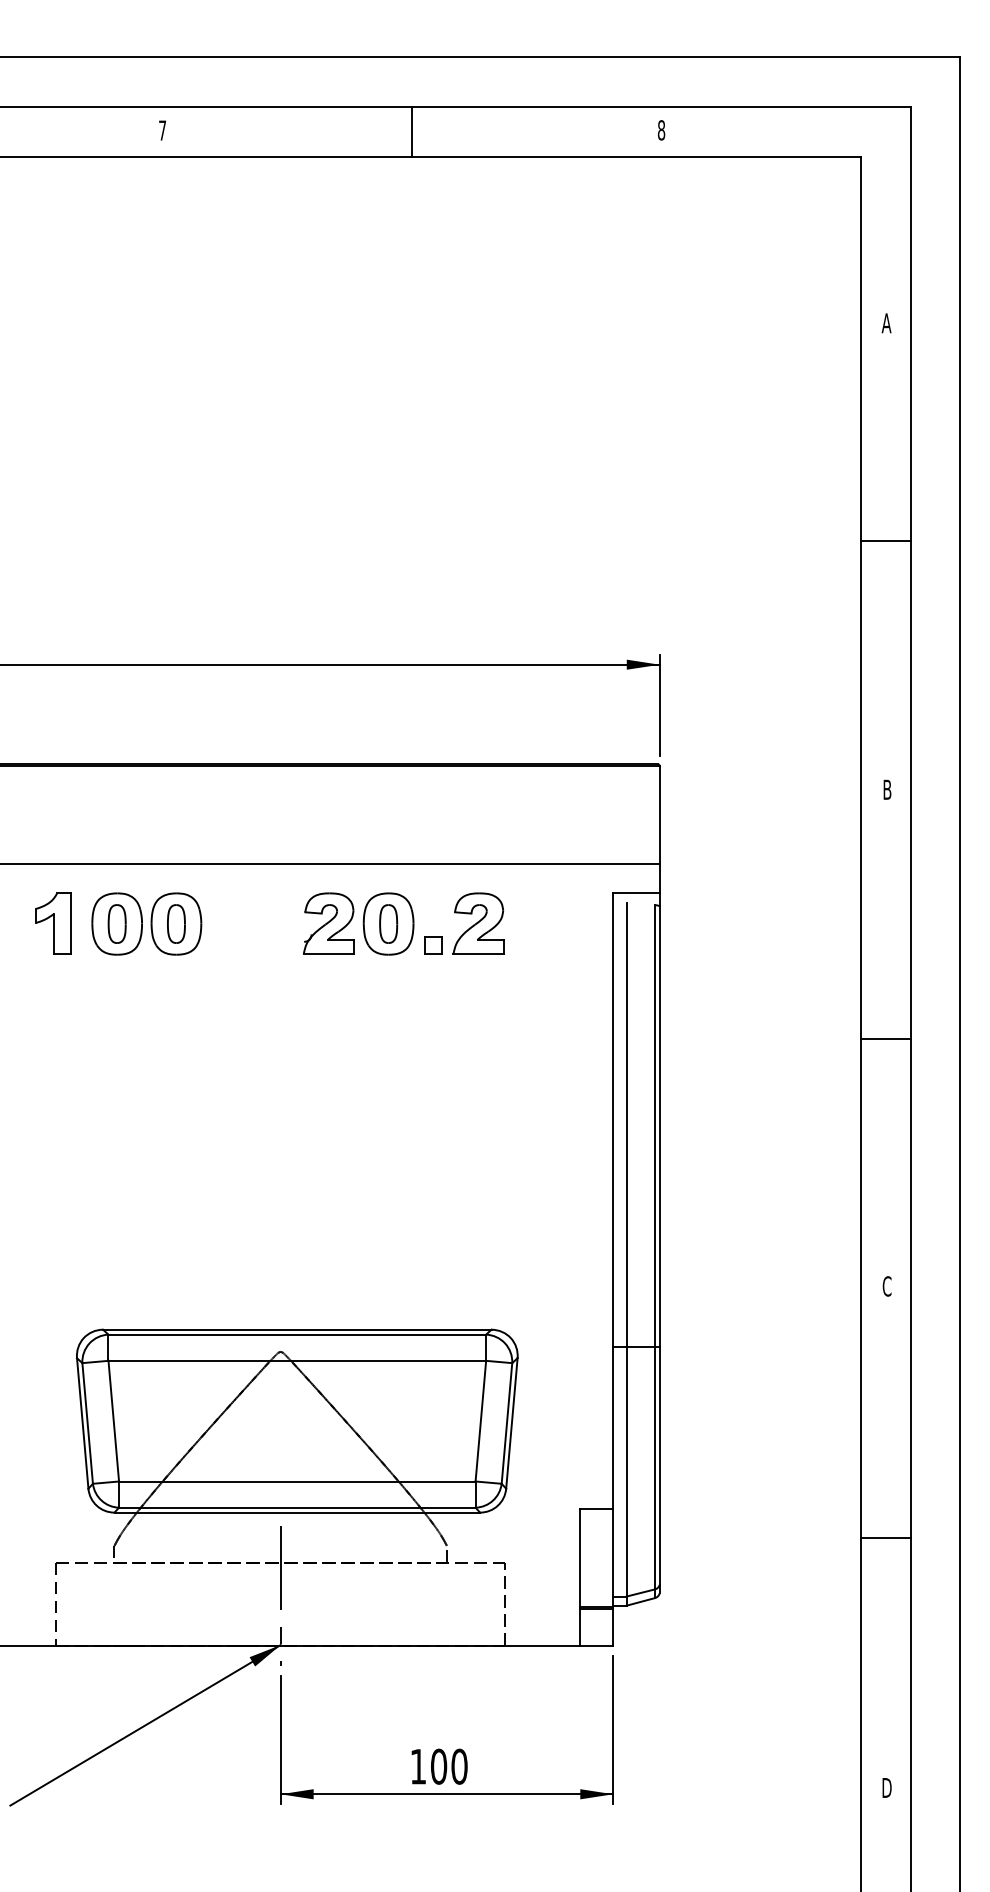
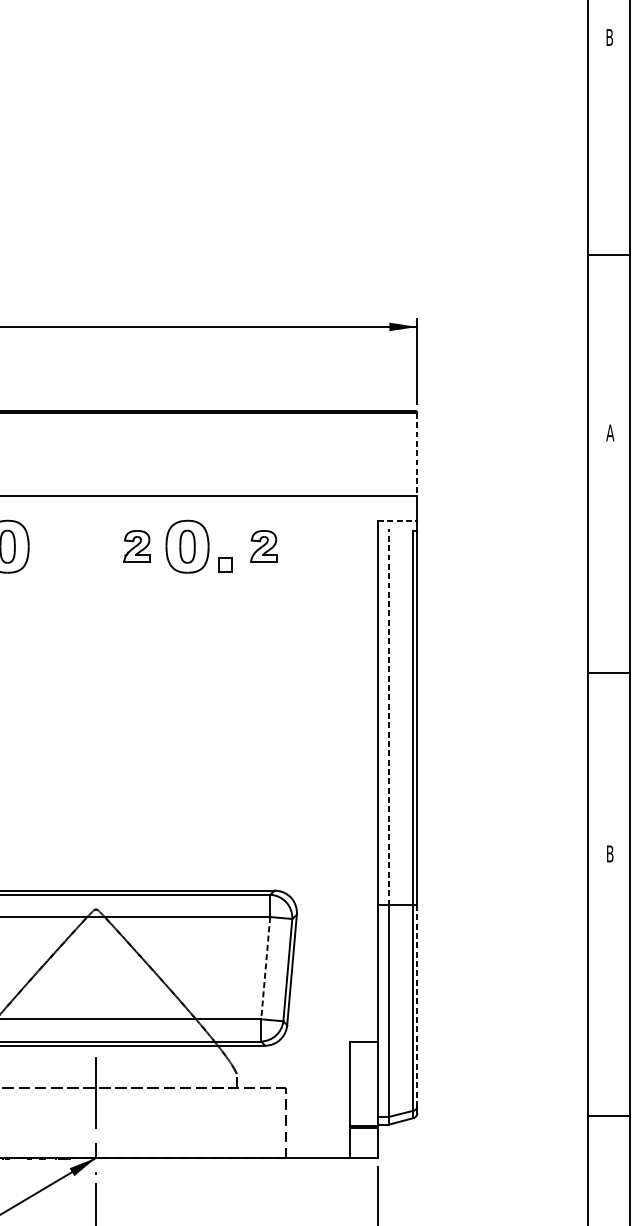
text: (886, 323) -> (609, 37), A -> B
line: (885, 540) -> (608, 254), moved
text: (887, 789) -> (610, 432), B -> A
line: (659, 815) -> (417, 454), solid -> dashed
line: (636, 893) -> (397, 520), solid -> dashed
part: (328, 923) -> (136, 546), size x0.6
part: (478, 923) -> (263, 546), size x0.6
line: (885, 1039) -> (608, 673), moved
line: (626, 1125) -> (389, 717), solid -> dashed
text: (886, 1286) -> (609, 854), C -> B
line: (480, 1421) -> (265, 968), solid -> dashed
line: (659, 1465) -> (417, 1005), solid -> dashed
line: (885, 1538) -> (608, 1115), moved

